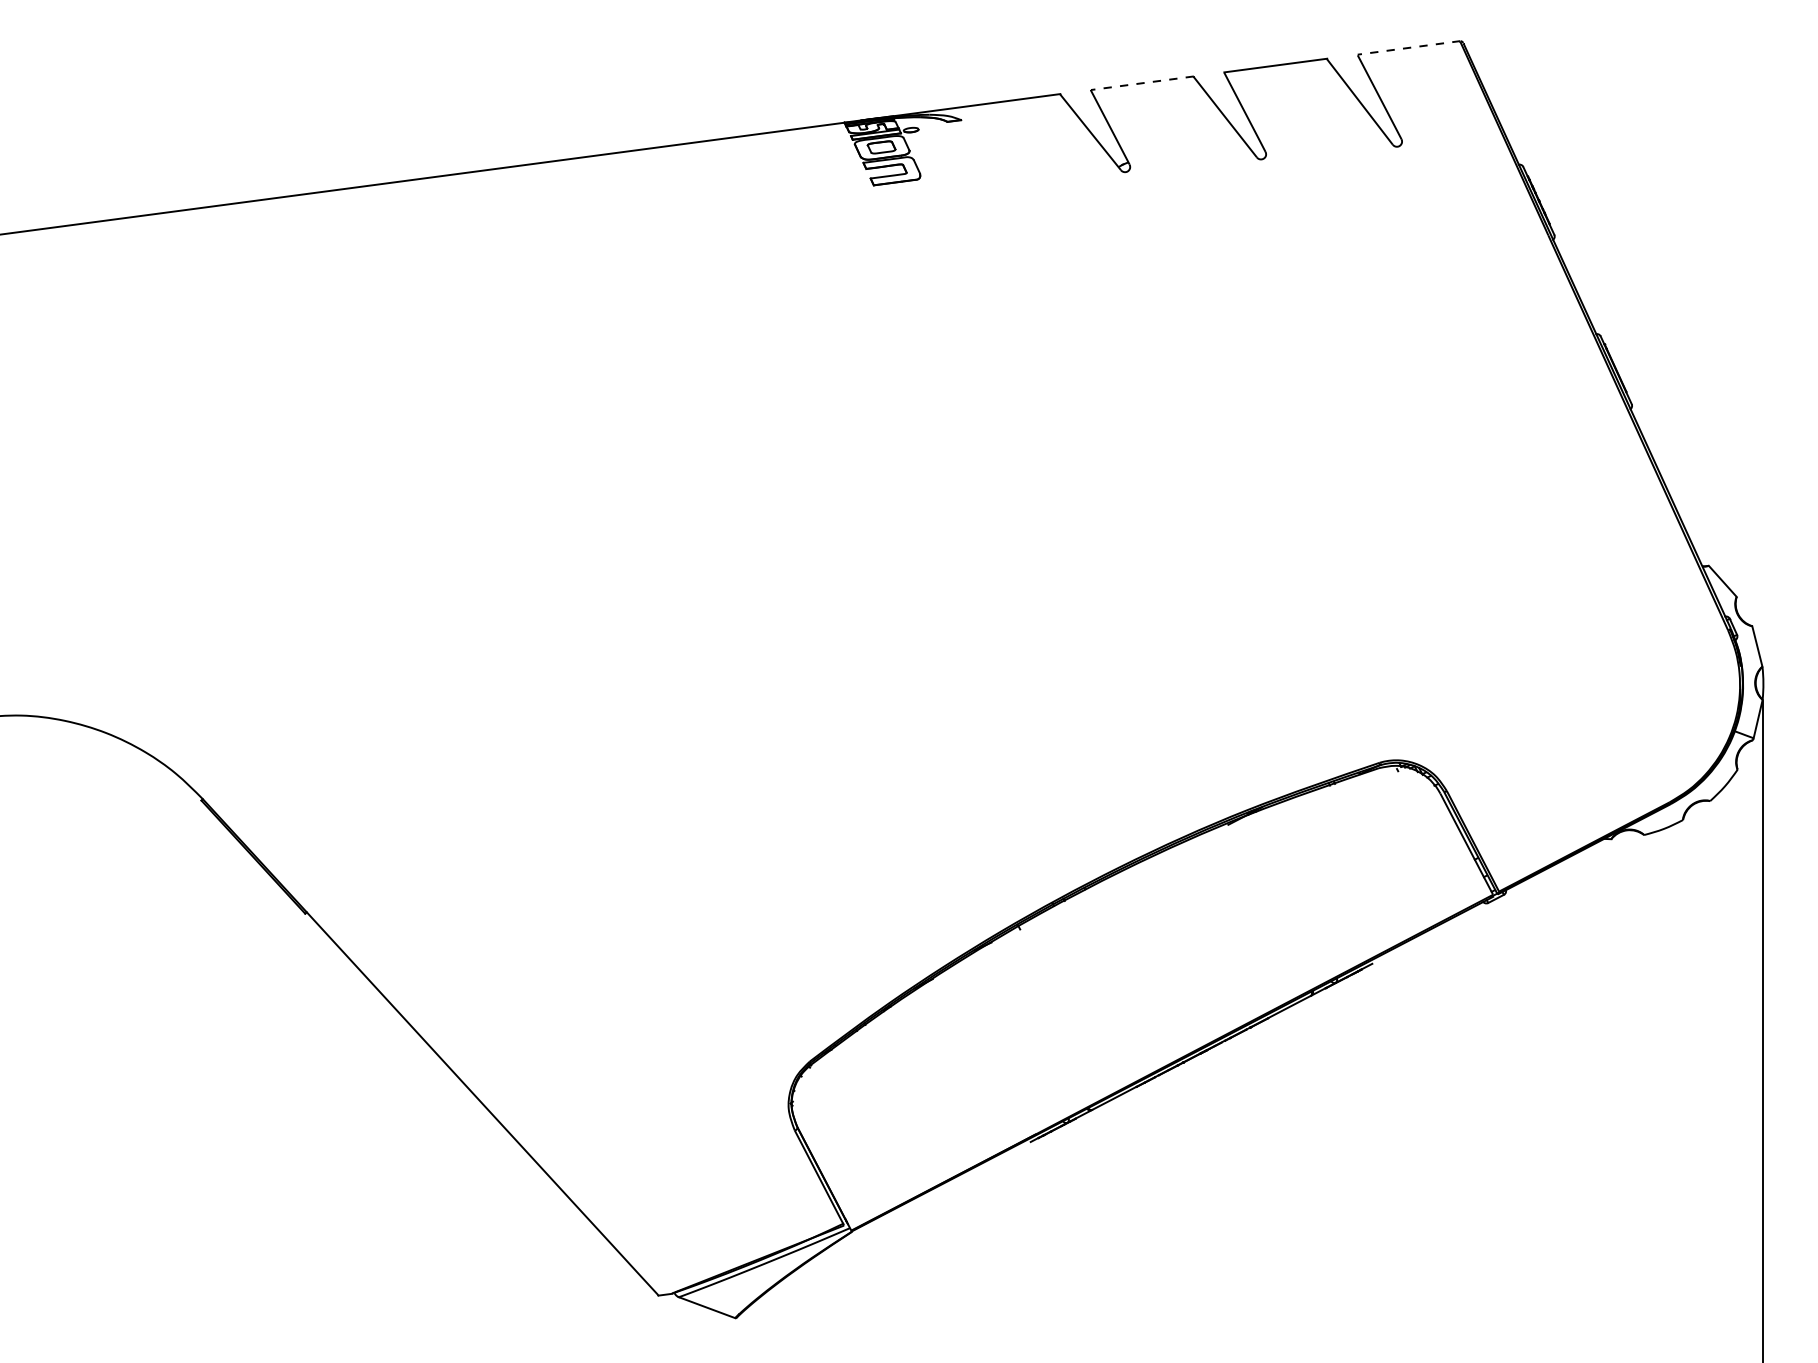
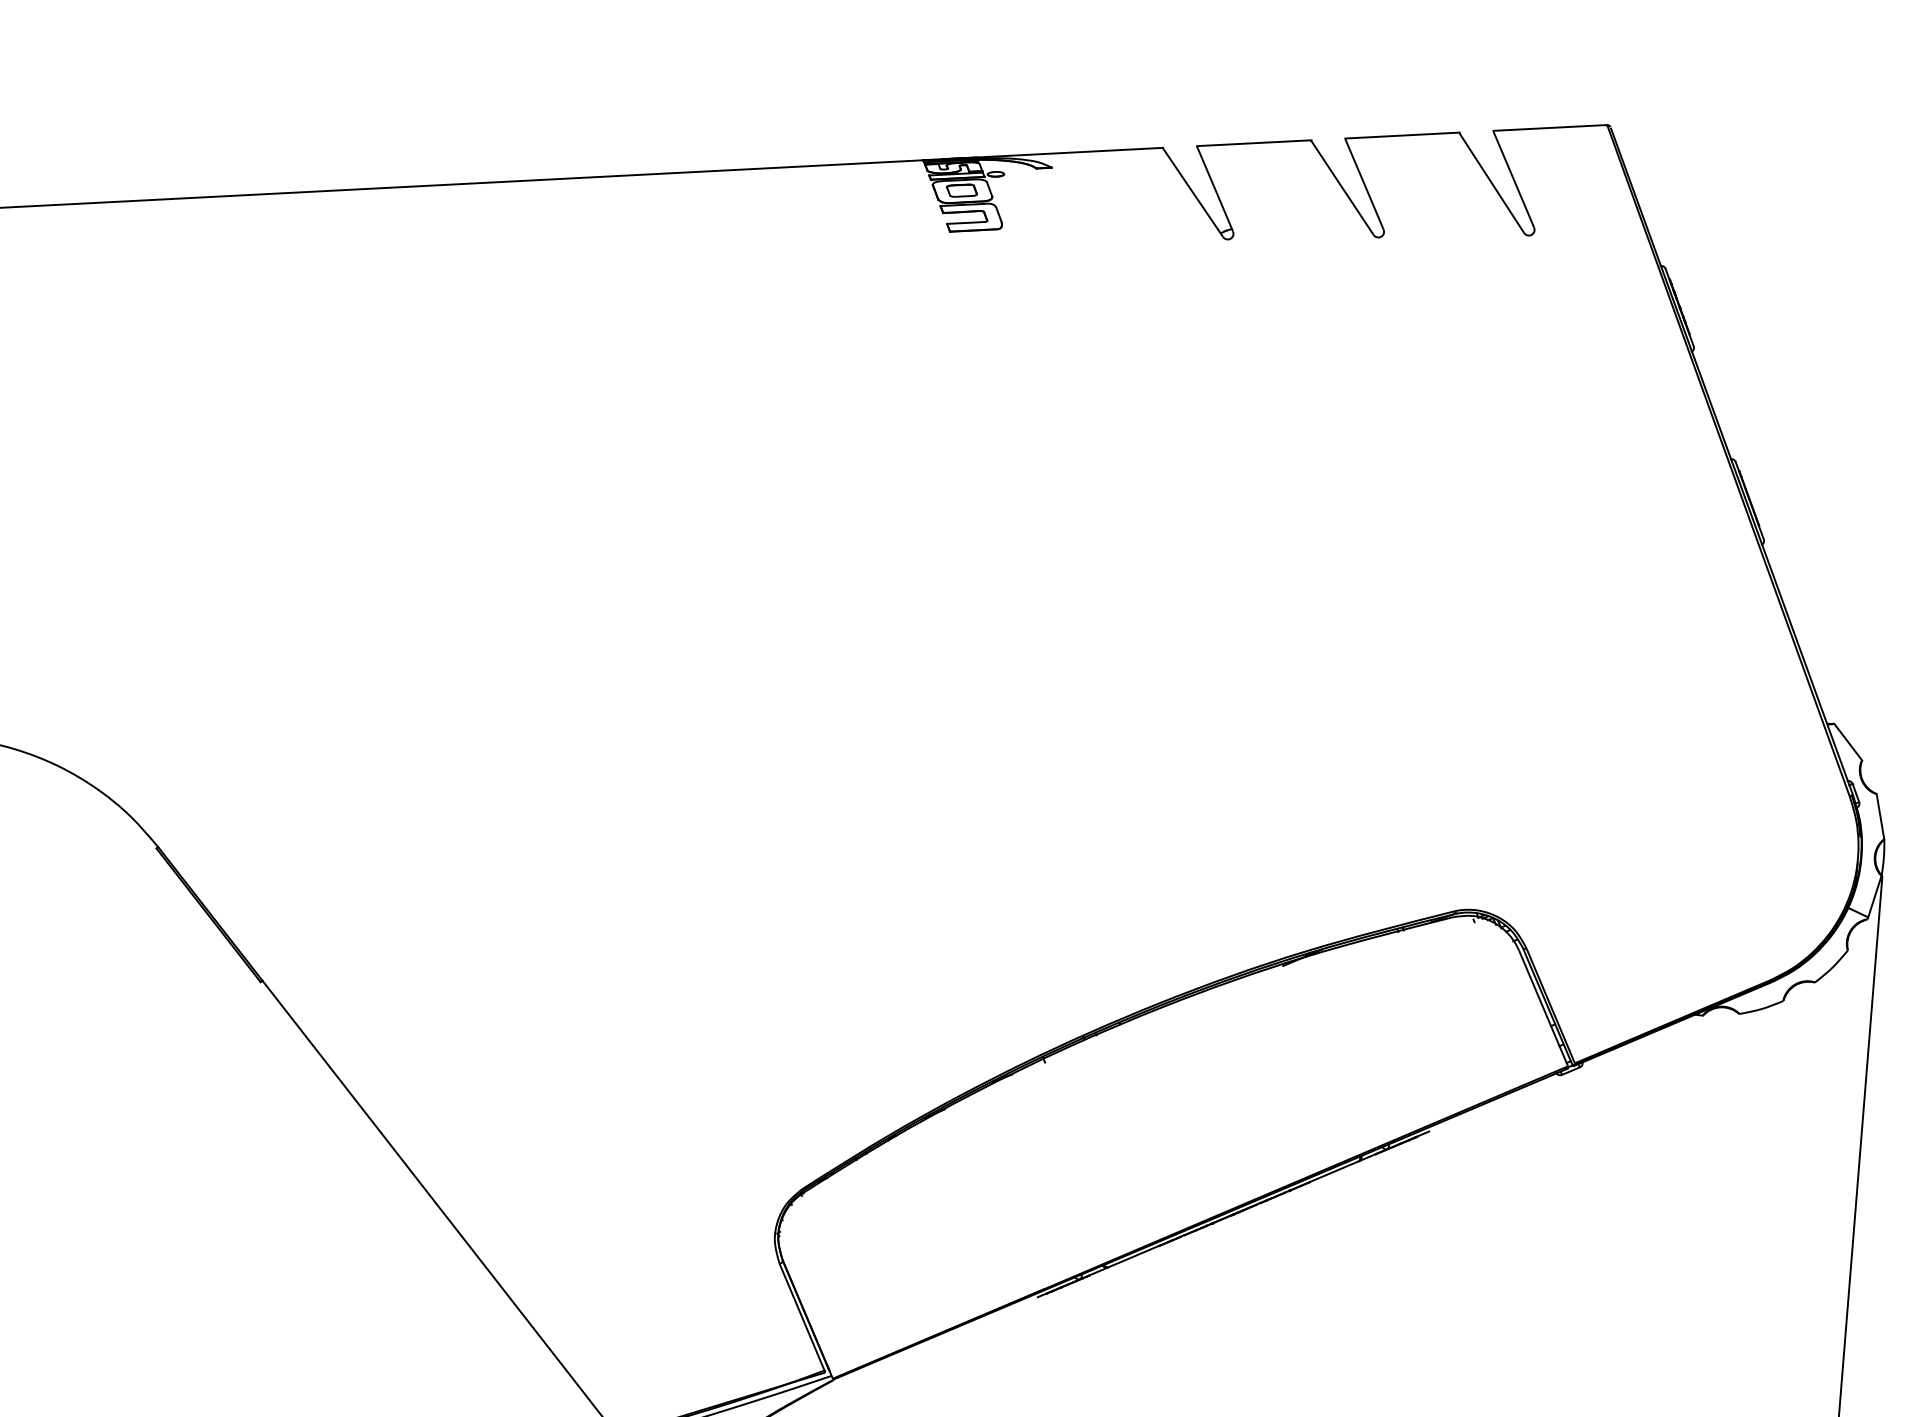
line: (1409, 47) -> (1551, 127), dashed -> solid
line: (1142, 83) -> (1254, 143), dashed -> solid

